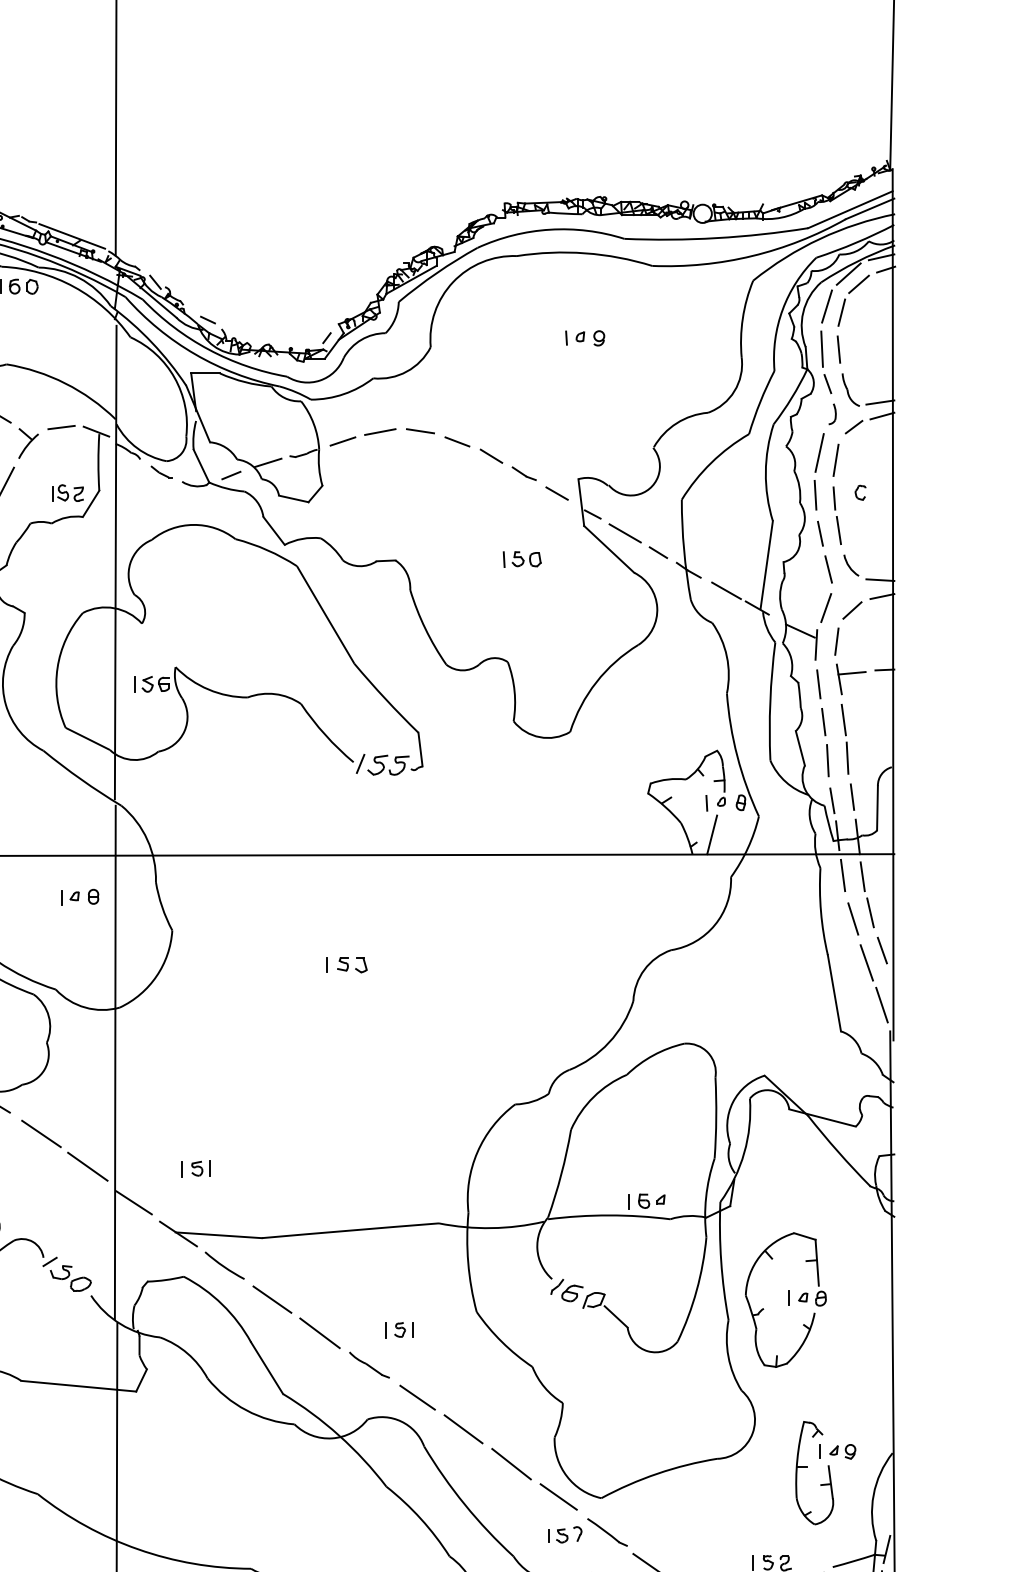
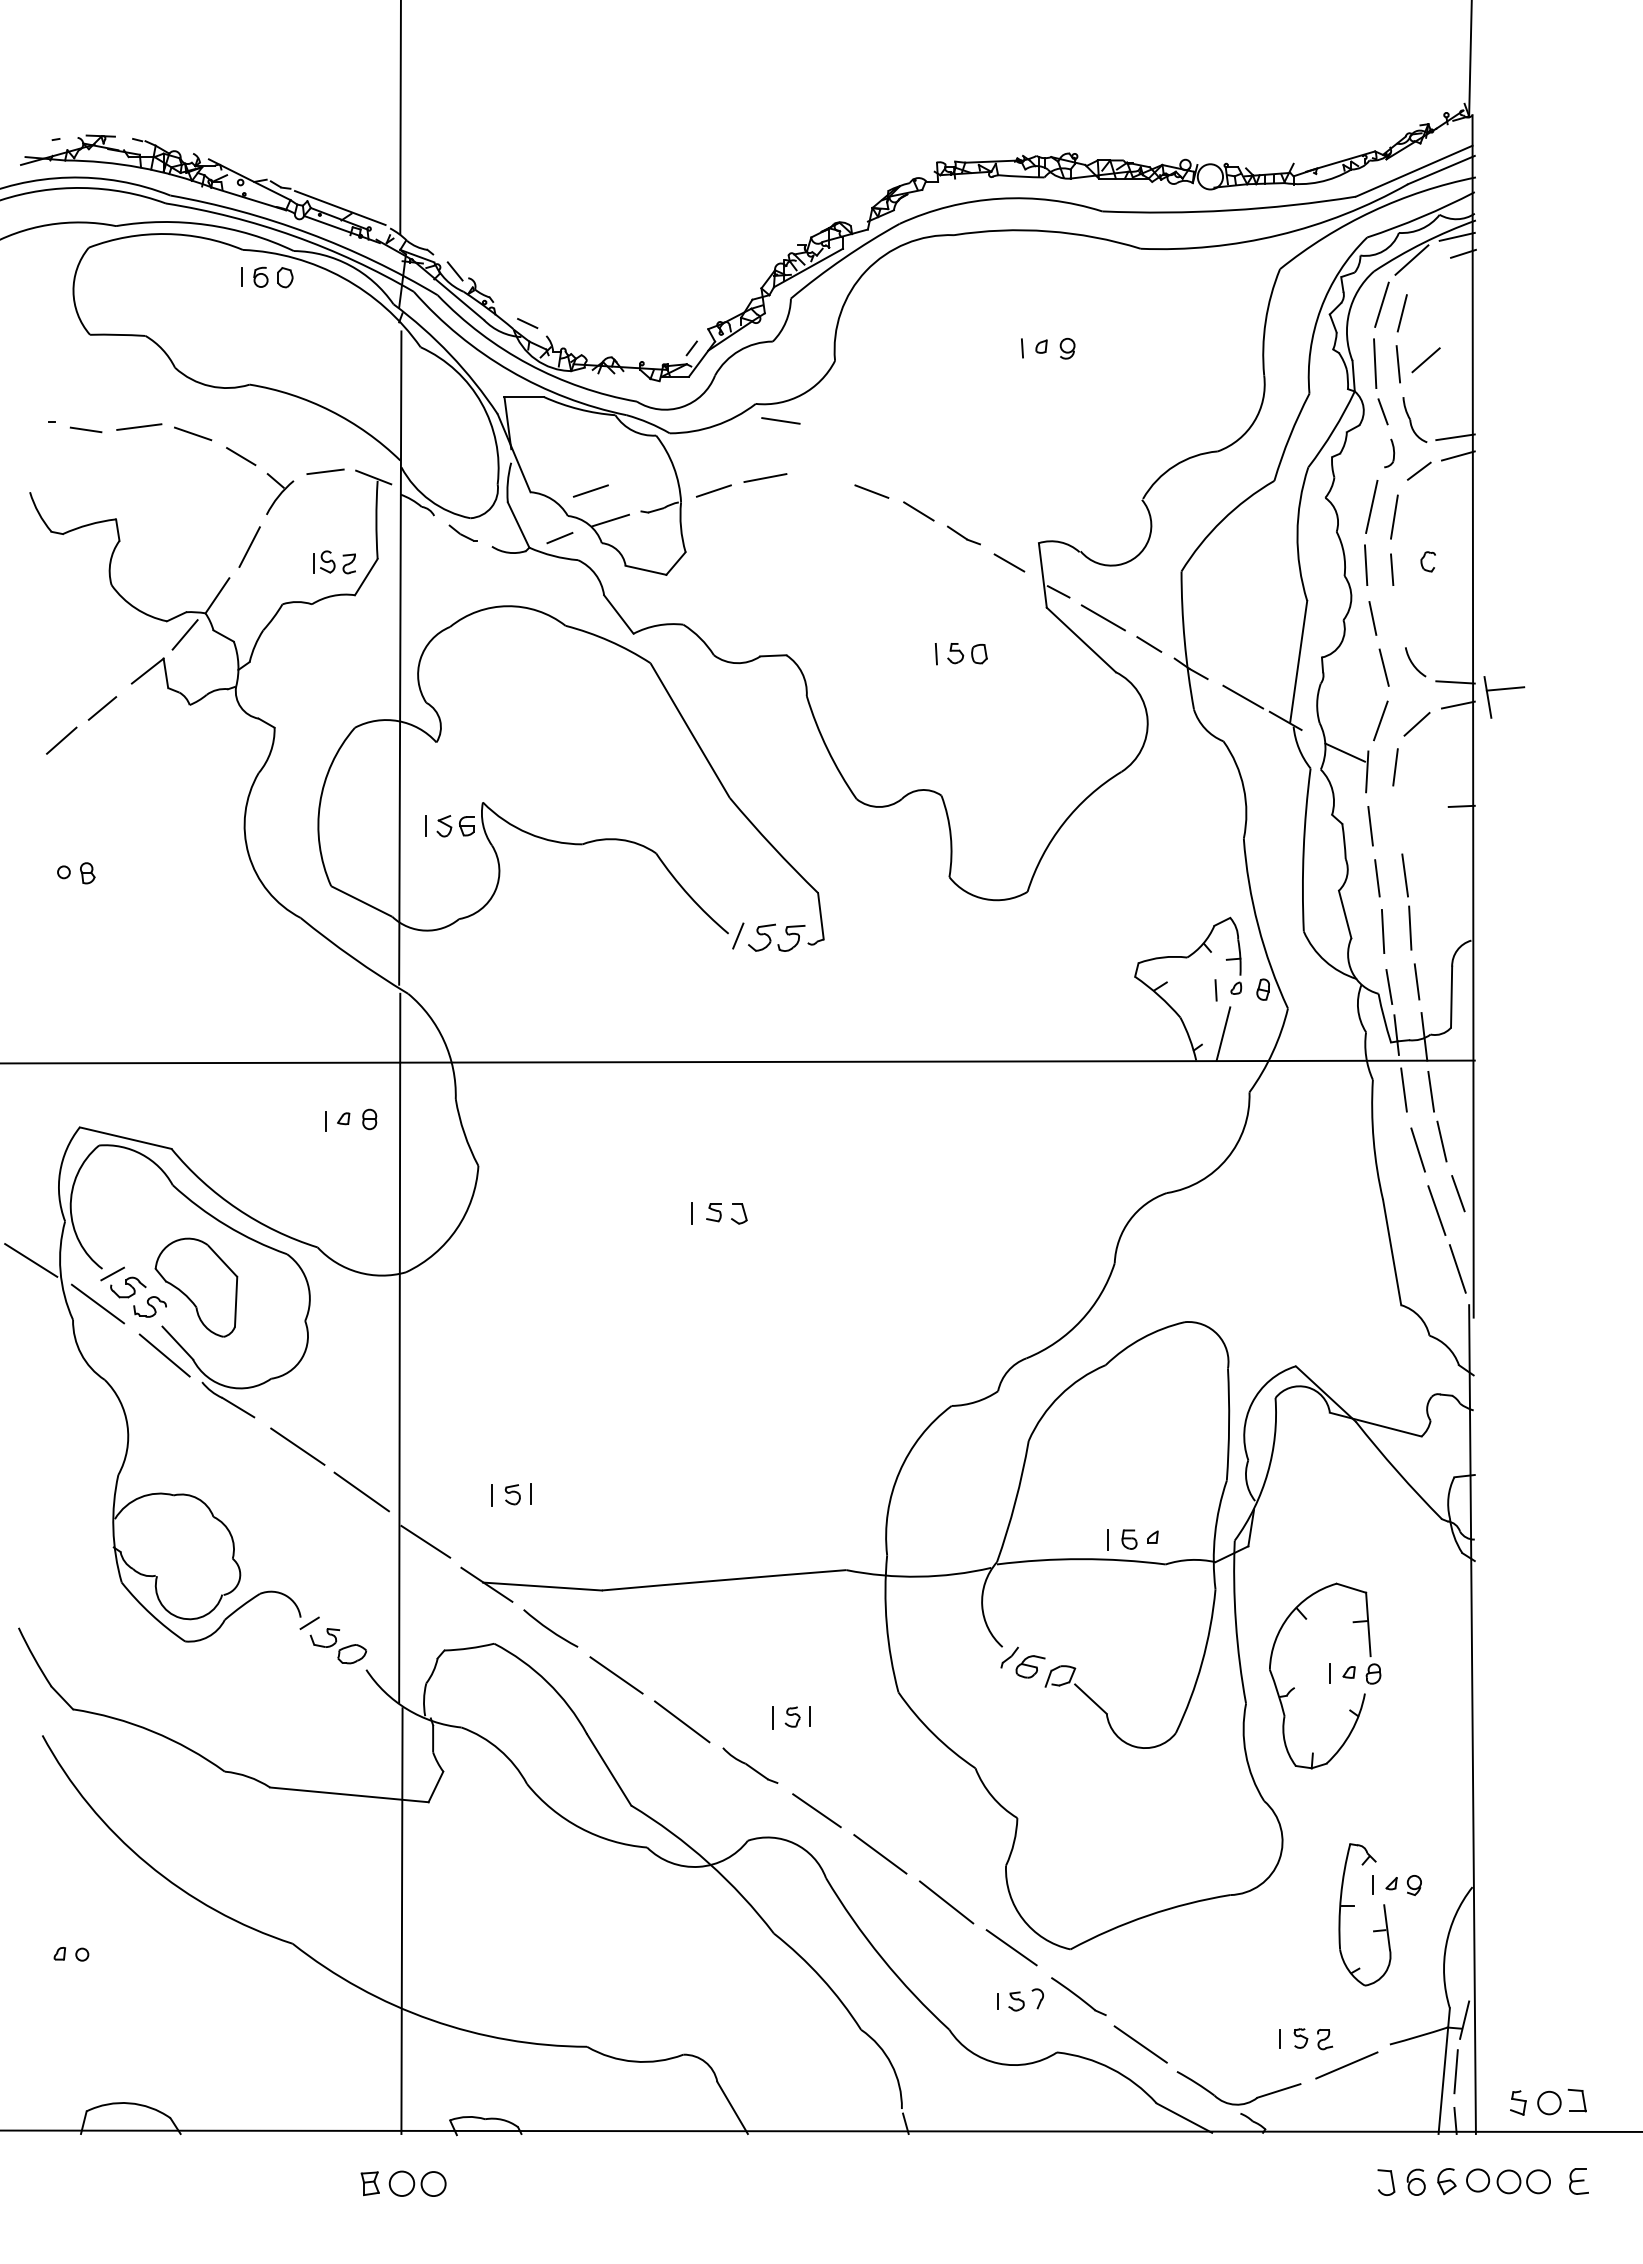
line: (858, 284) -> (1425, 360), moved
line: (420, 430) -> (780, 420), moved
line: (253, 441) -> (590, 490), added
line: (839, 530) -> (1398, 613), removed
part: (849, 674) -> (1502, 690), moved

